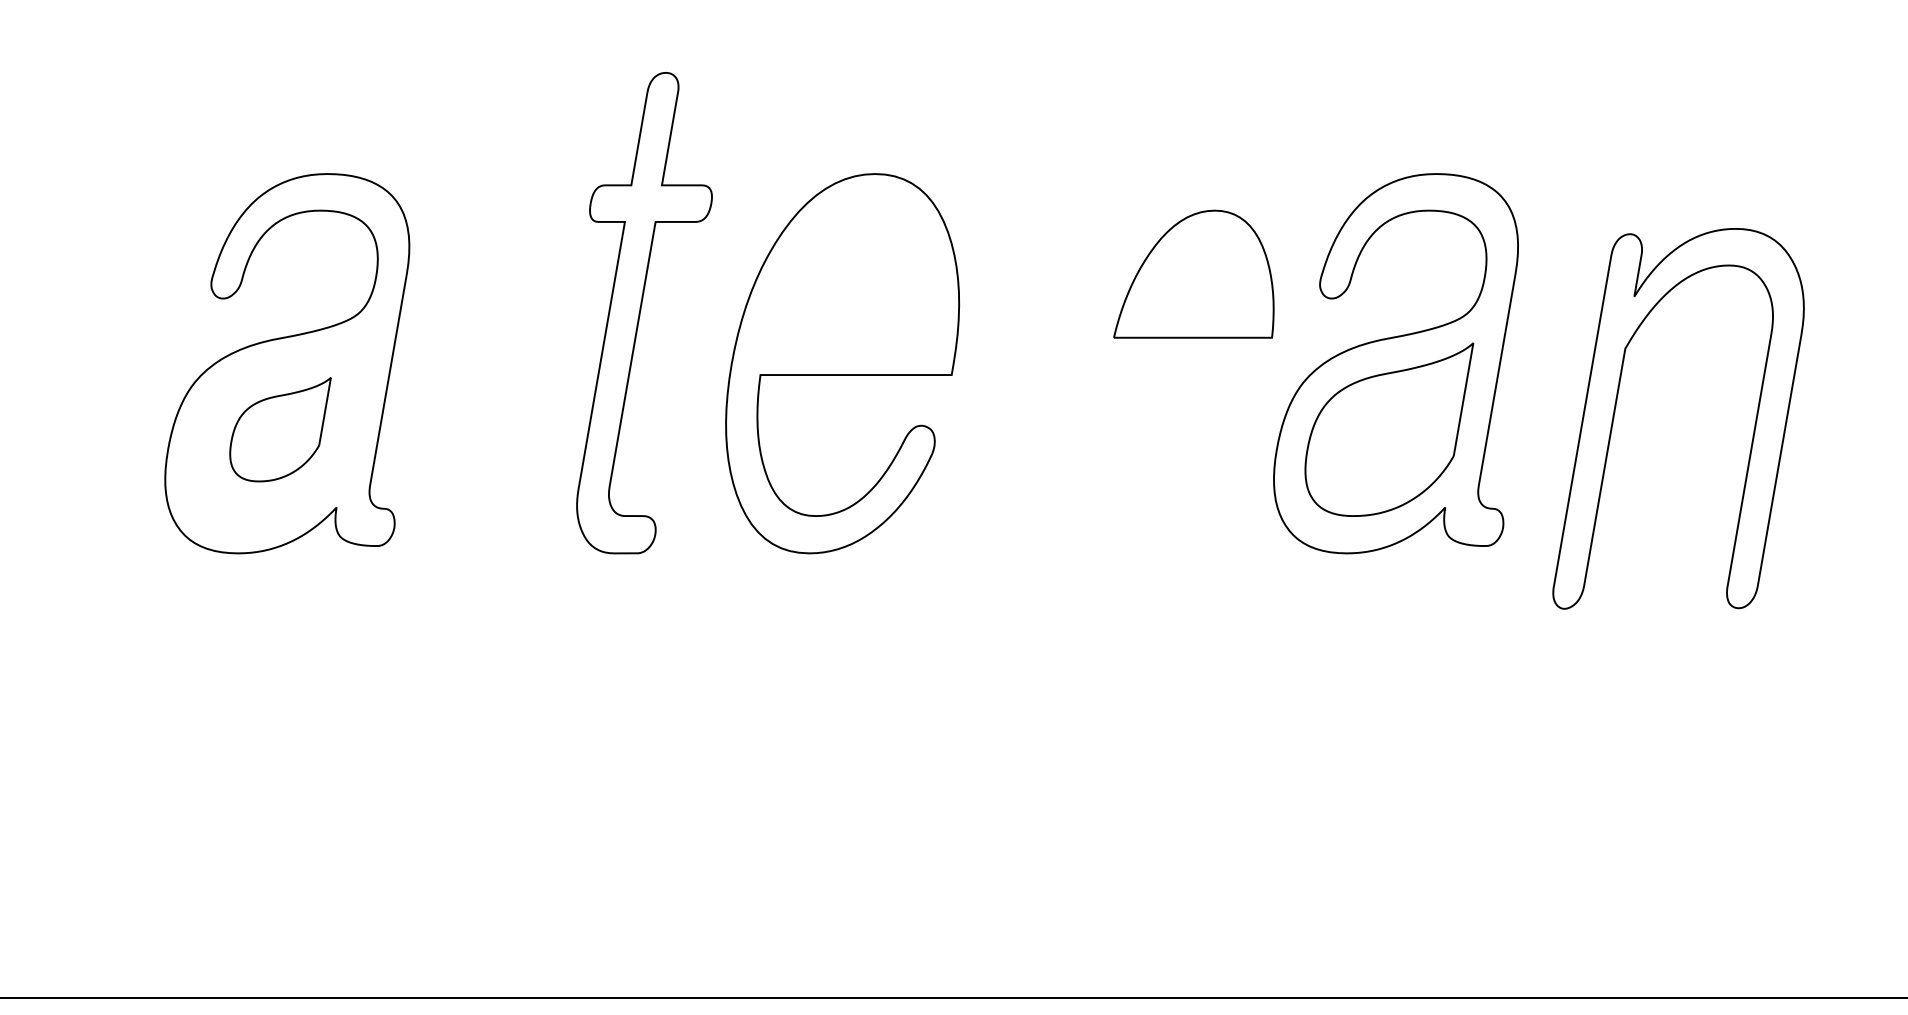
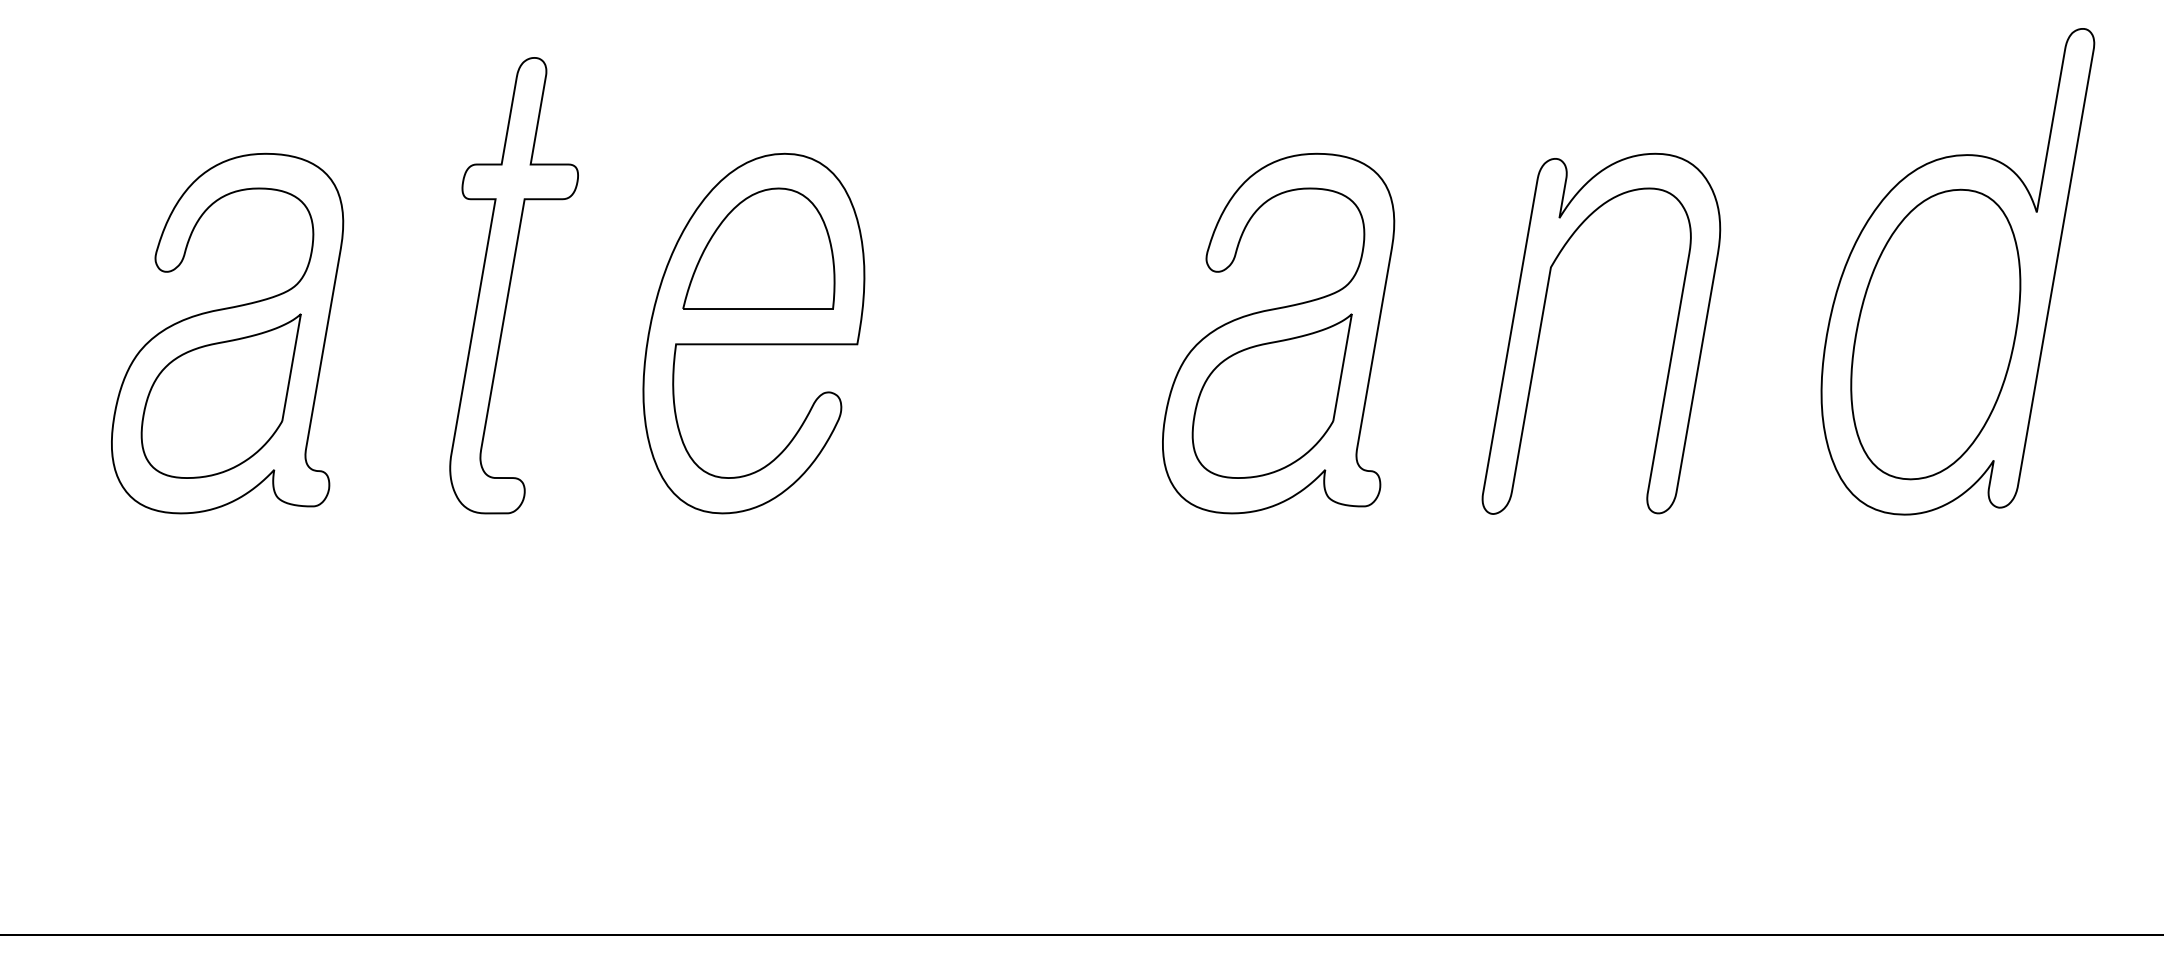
part: (1193, 273) -> (758, 248), moved
part: (643, 312) -> (513, 285), moved
part: (1616, 407) -> (1542, 323), moved
part: (279, 429) -> (220, 395), size x1.67

